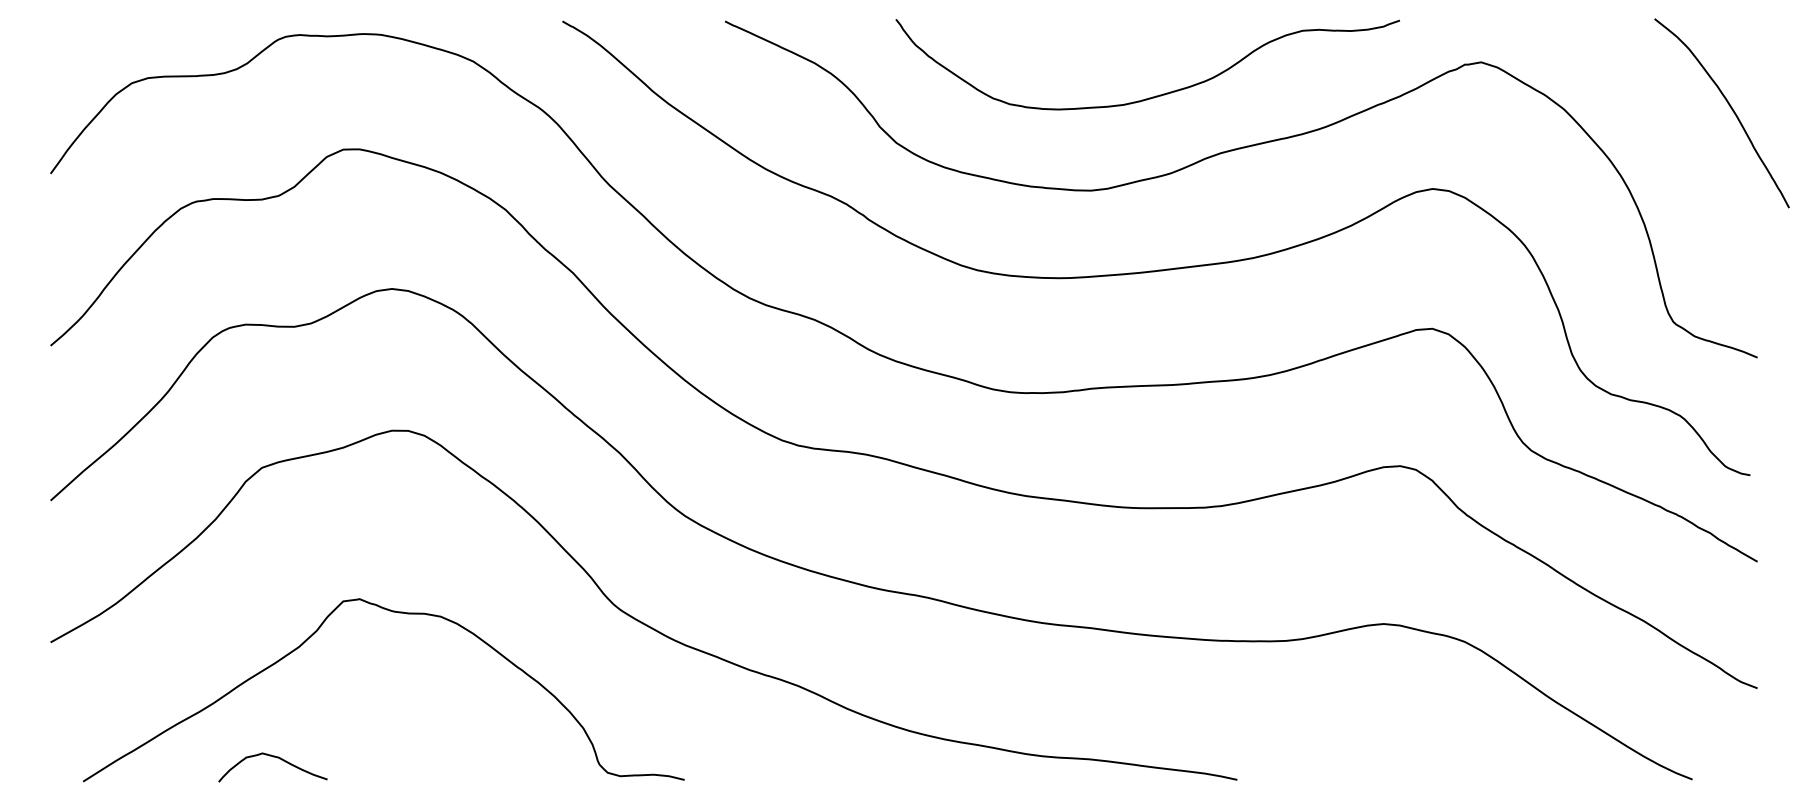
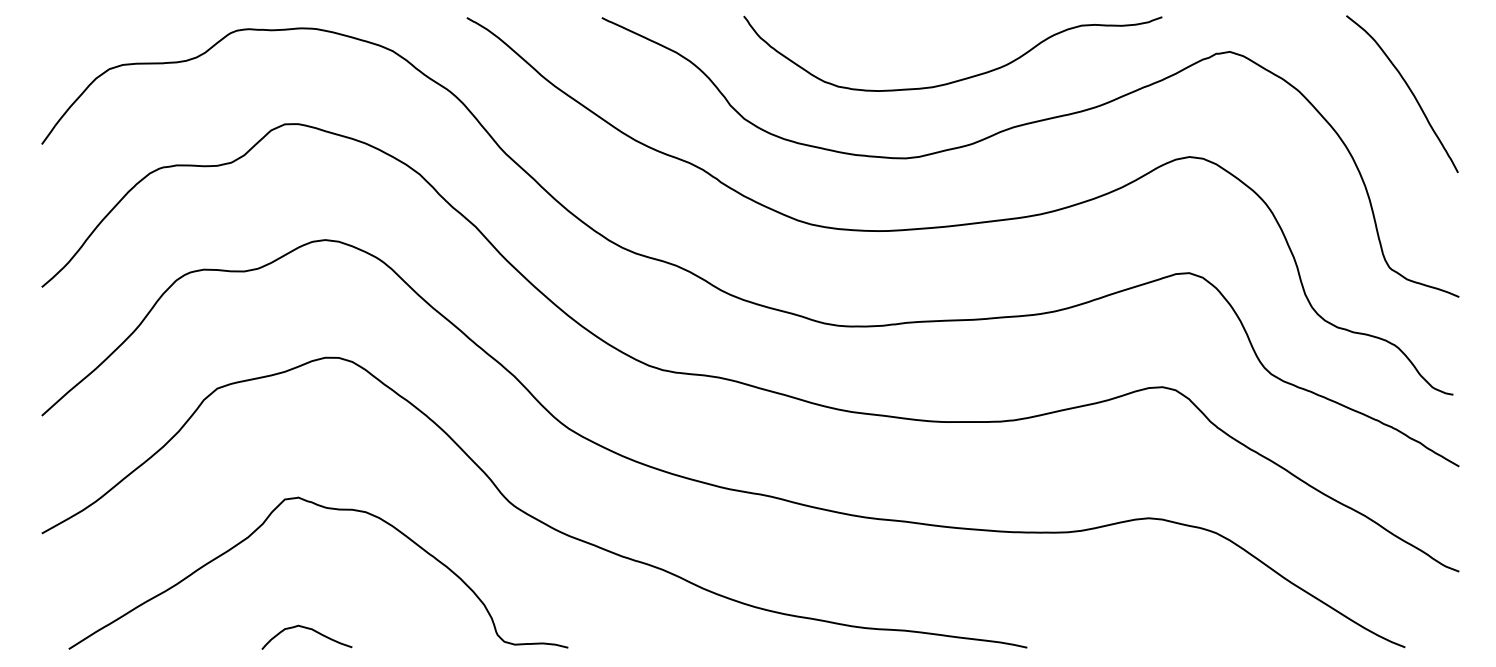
curve: (1730, 108) -> (1409, 90), moved
curve: (273, 757) -> (307, 629), moved

